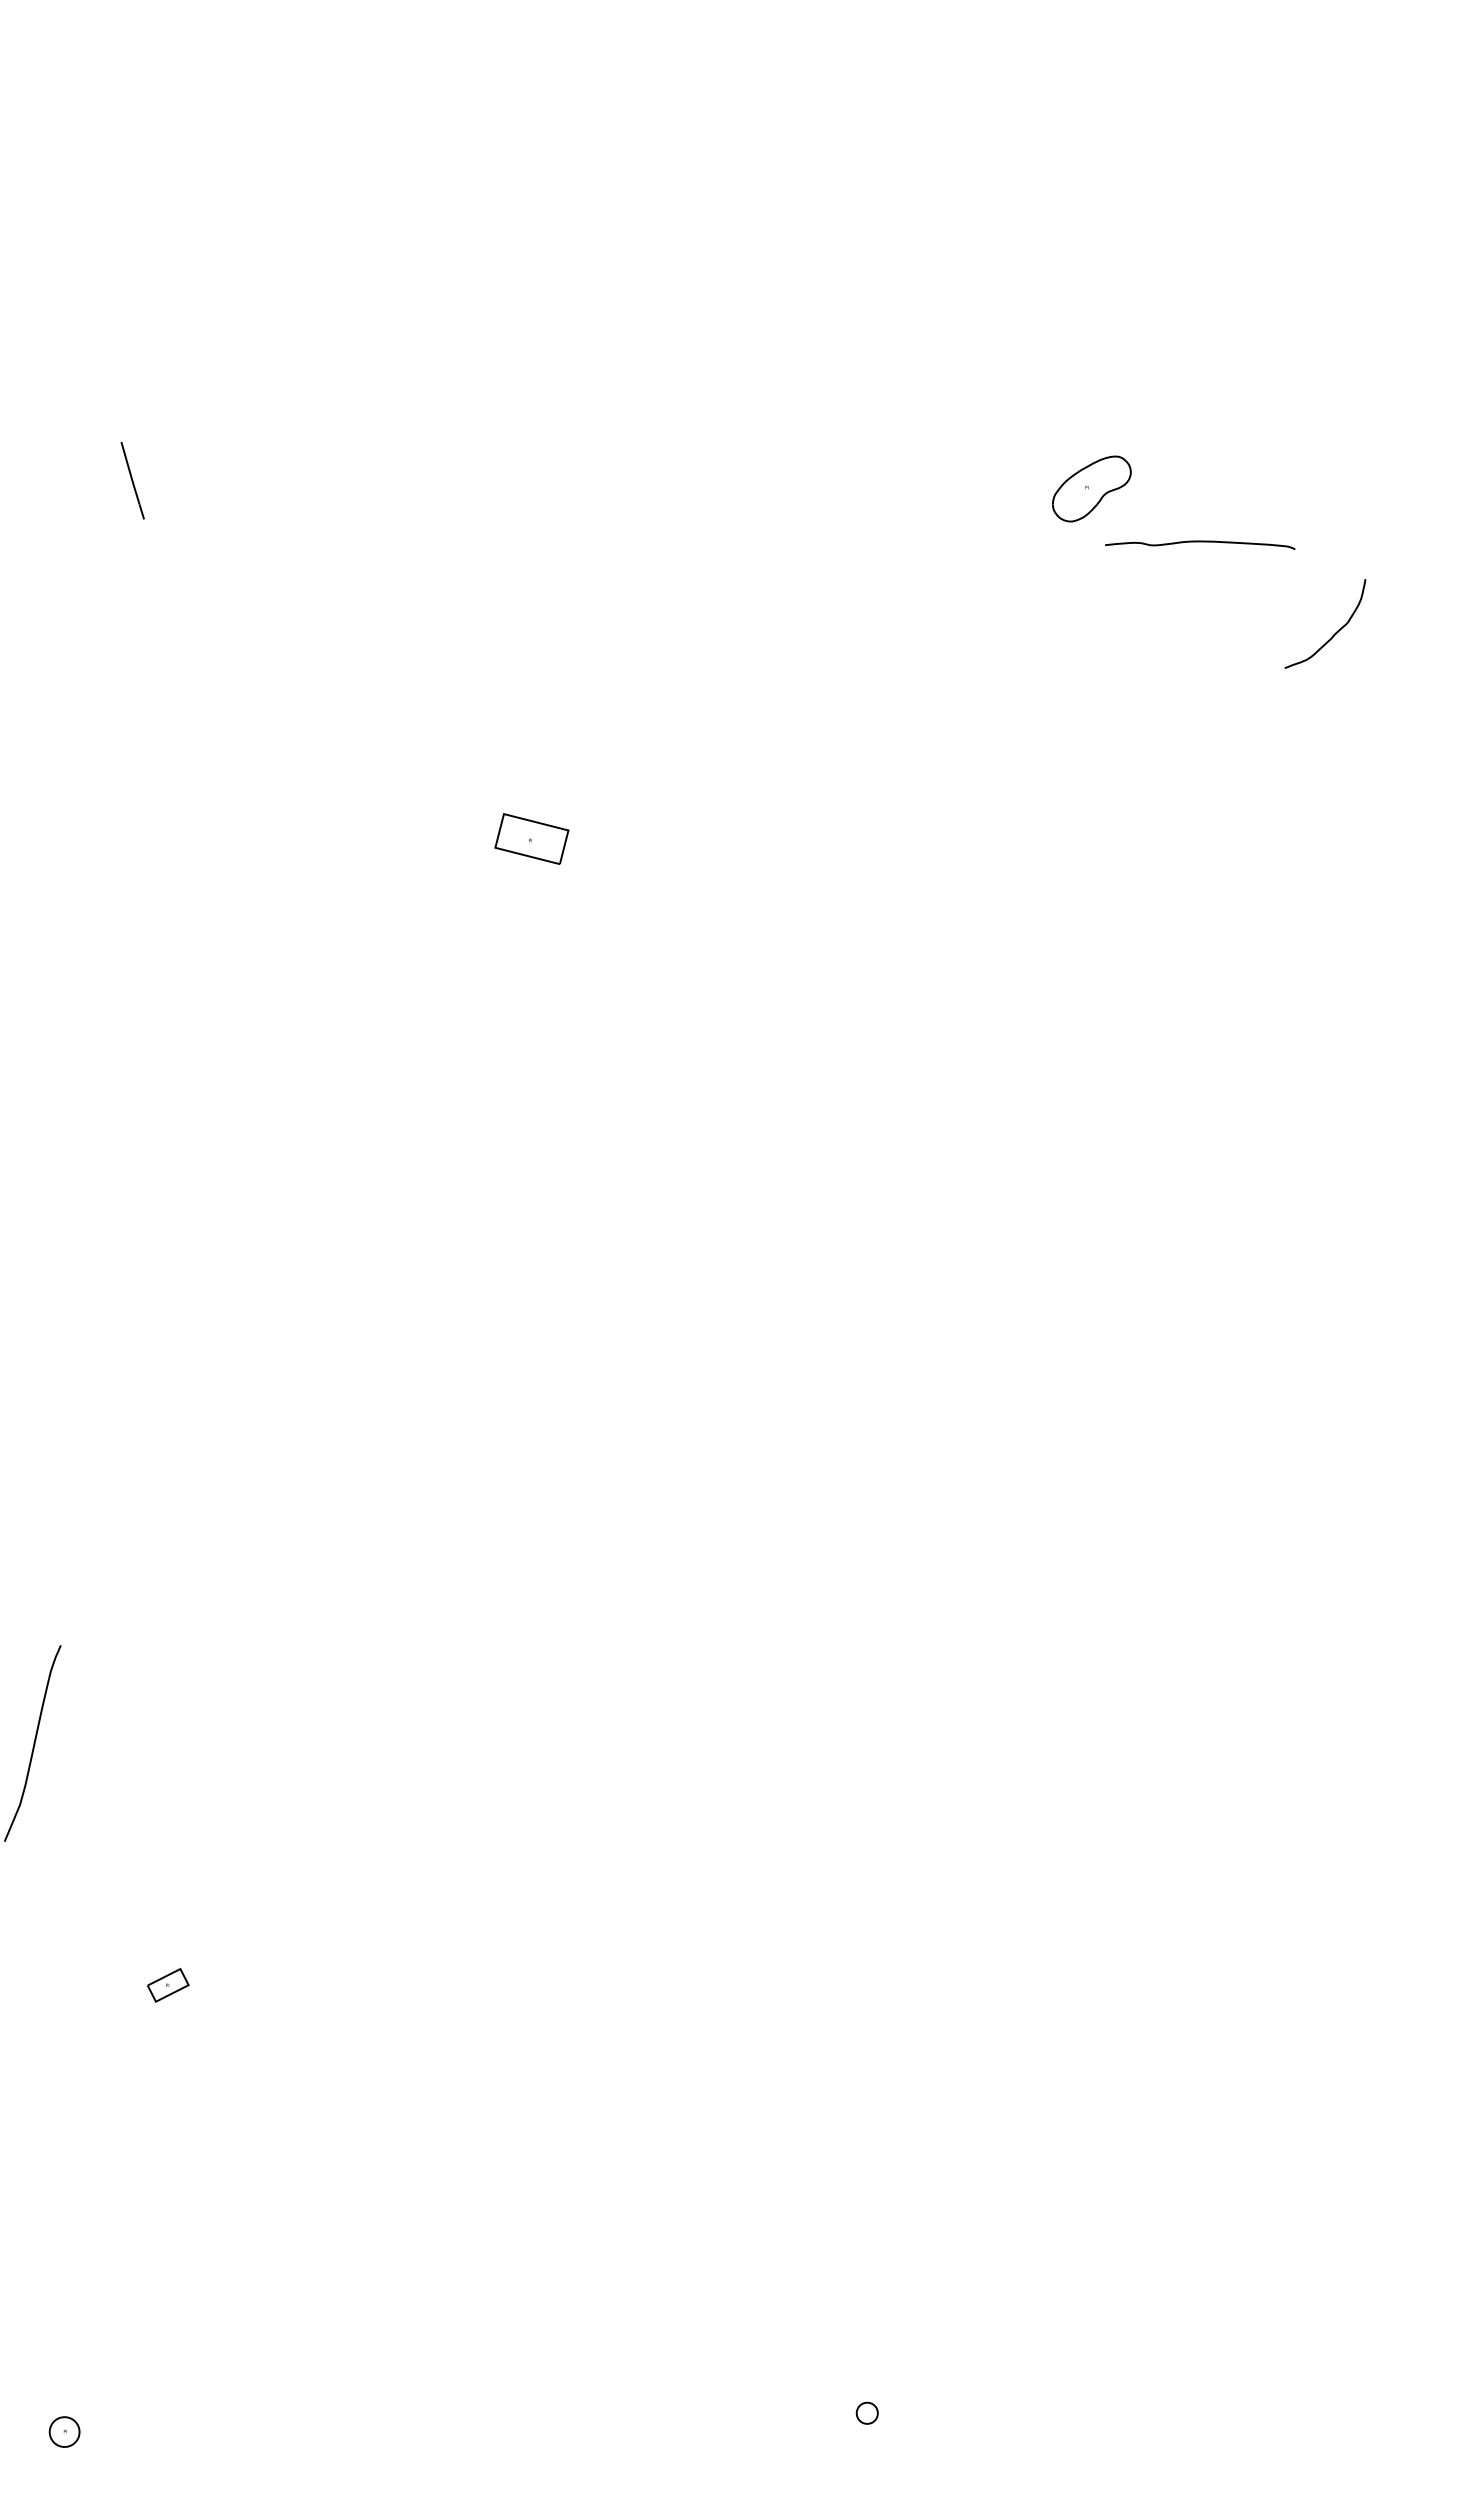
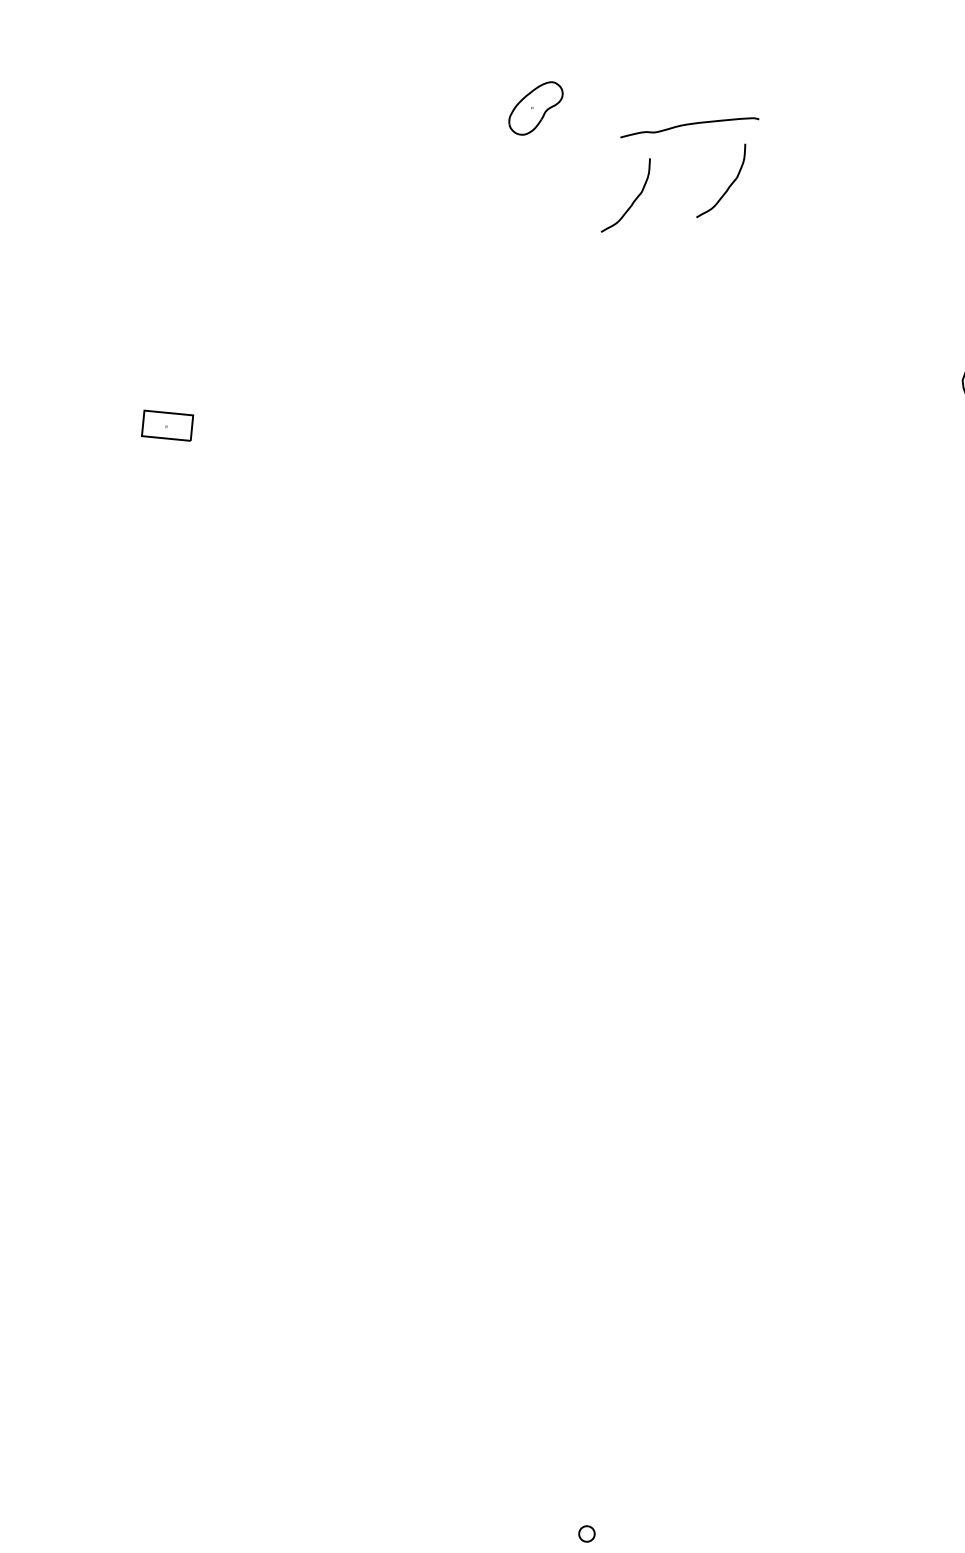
curve: (1200, 542) -> (689, 124), moved
curve: (1204, 632) -> (634, 200), added
part: (168, 1985) -> (30, 1300), removed

